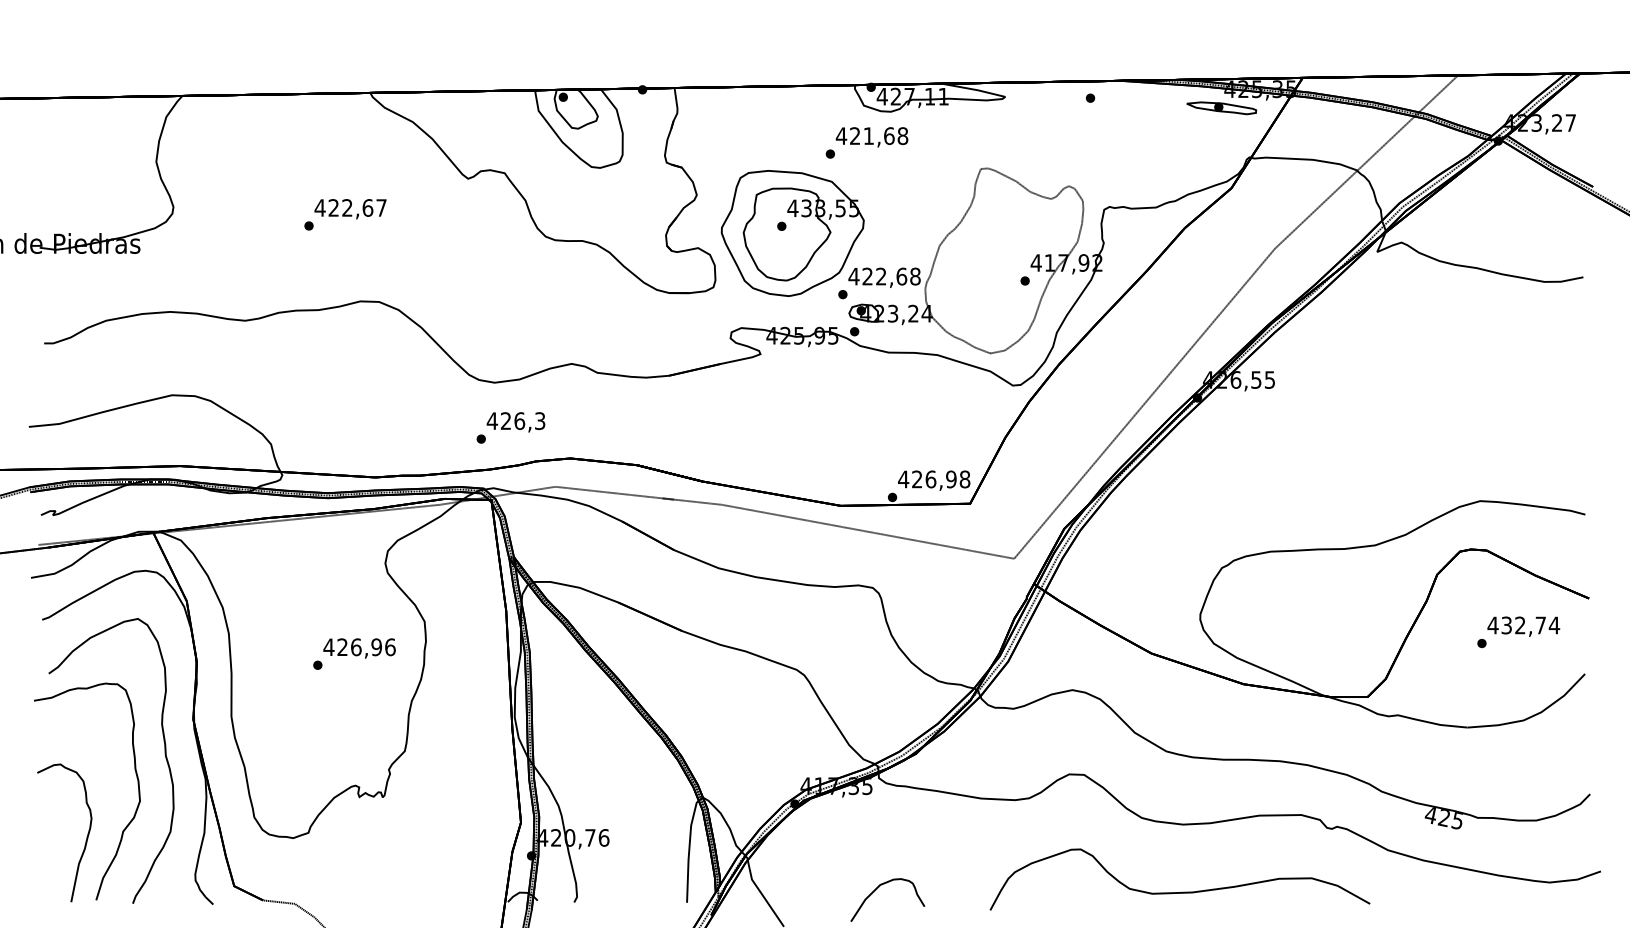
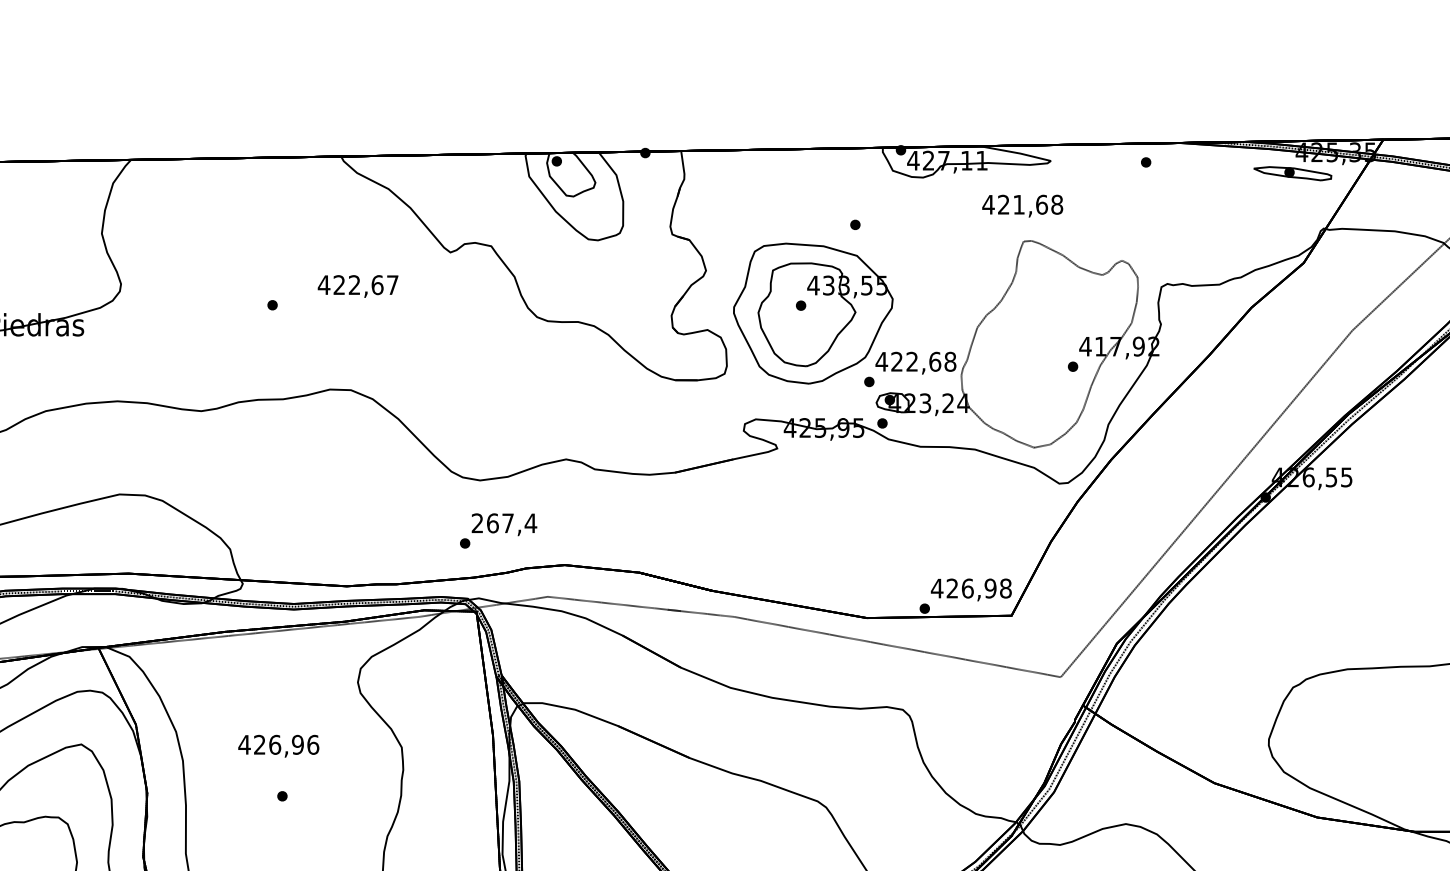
text: (871, 137) -> (1022, 206), moved
text: (350, 209) -> (358, 286), moved
text: (515, 421) -> (503, 523), 426,3 -> 267,4
text: (359, 648) -> (278, 746), moved

